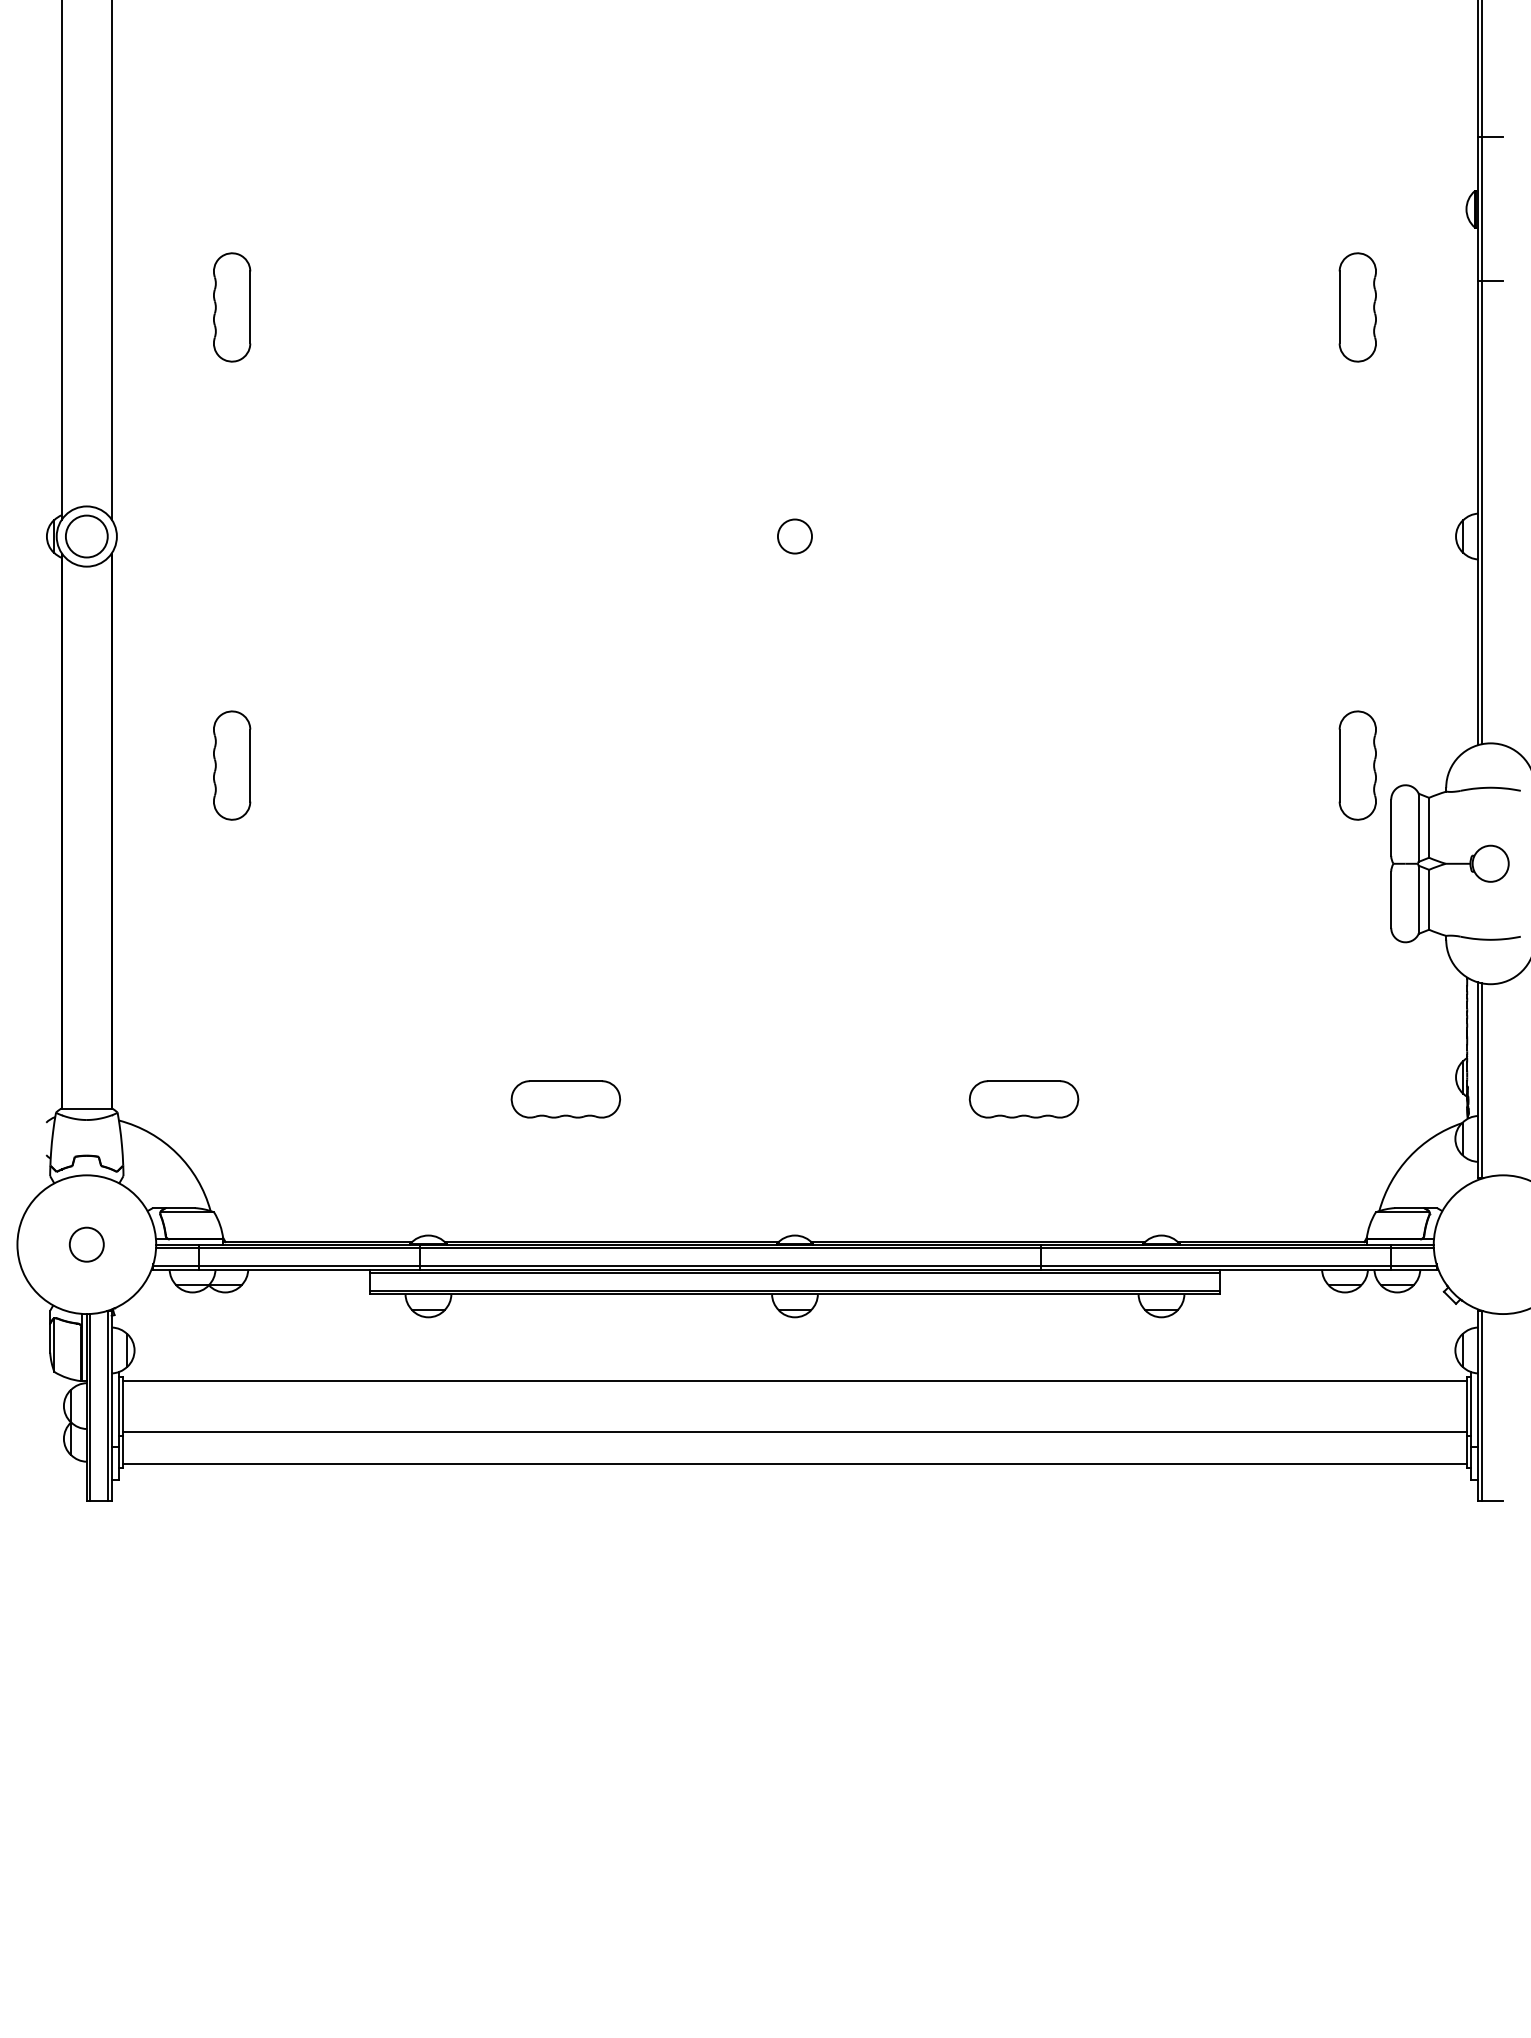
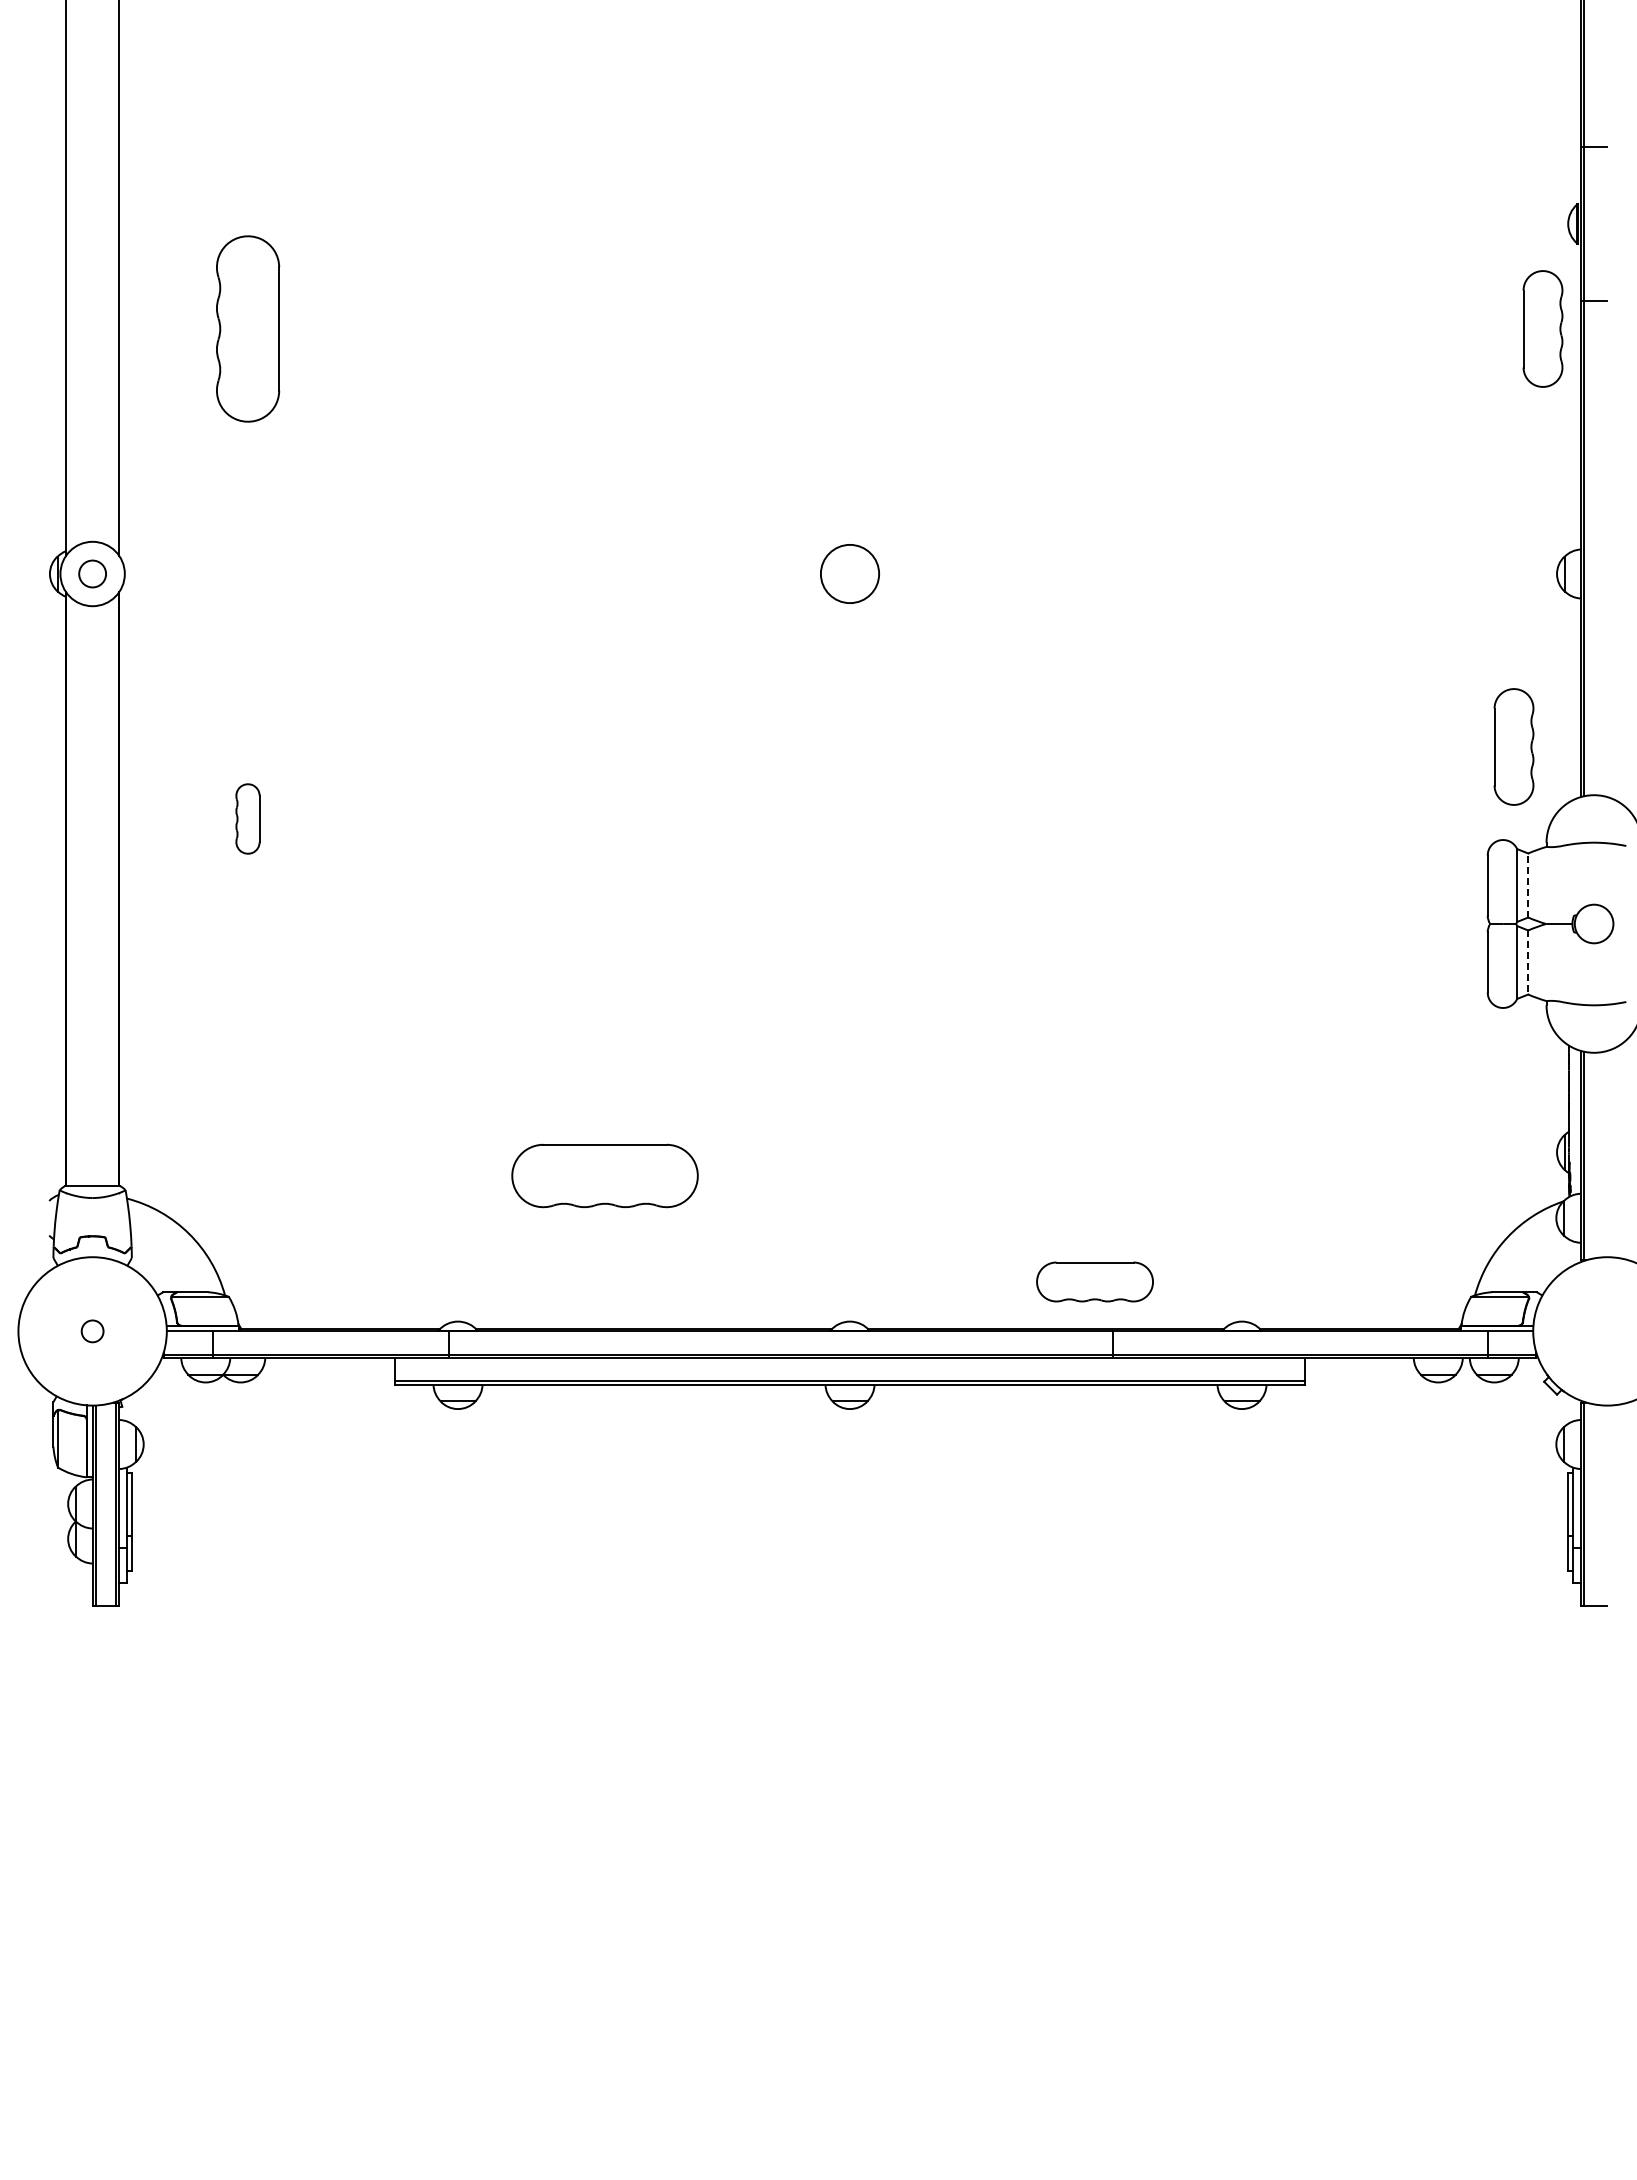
part: (231, 306) -> (247, 328), size x1.6
part: (1357, 306) -> (1542, 328), moved
circle: (86, 536) -> (92, 573), size x0.6
circle: (794, 536) -> (849, 573), size x1.6
part: (231, 765) -> (247, 818), size x0.6
part: (1357, 765) -> (1513, 746), moved
line: (1429, 827) -> (1528, 885), solid -> dashed
line: (1429, 900) -> (1528, 963), solid -> dashed
part: (565, 1098) -> (604, 1175), size x1.6
part: (1023, 1098) -> (1094, 1281), moved
circle: (86, 1244) -> (92, 1331), size x0.6
line: (794, 1247) -> (849, 1334), removed
line: (795, 1272) -> (850, 1361), removed
line: (794, 1380) -> (849, 1476), removed
line: (794, 1431) -> (849, 1531), removed
line: (794, 1464) -> (849, 1566), removed

